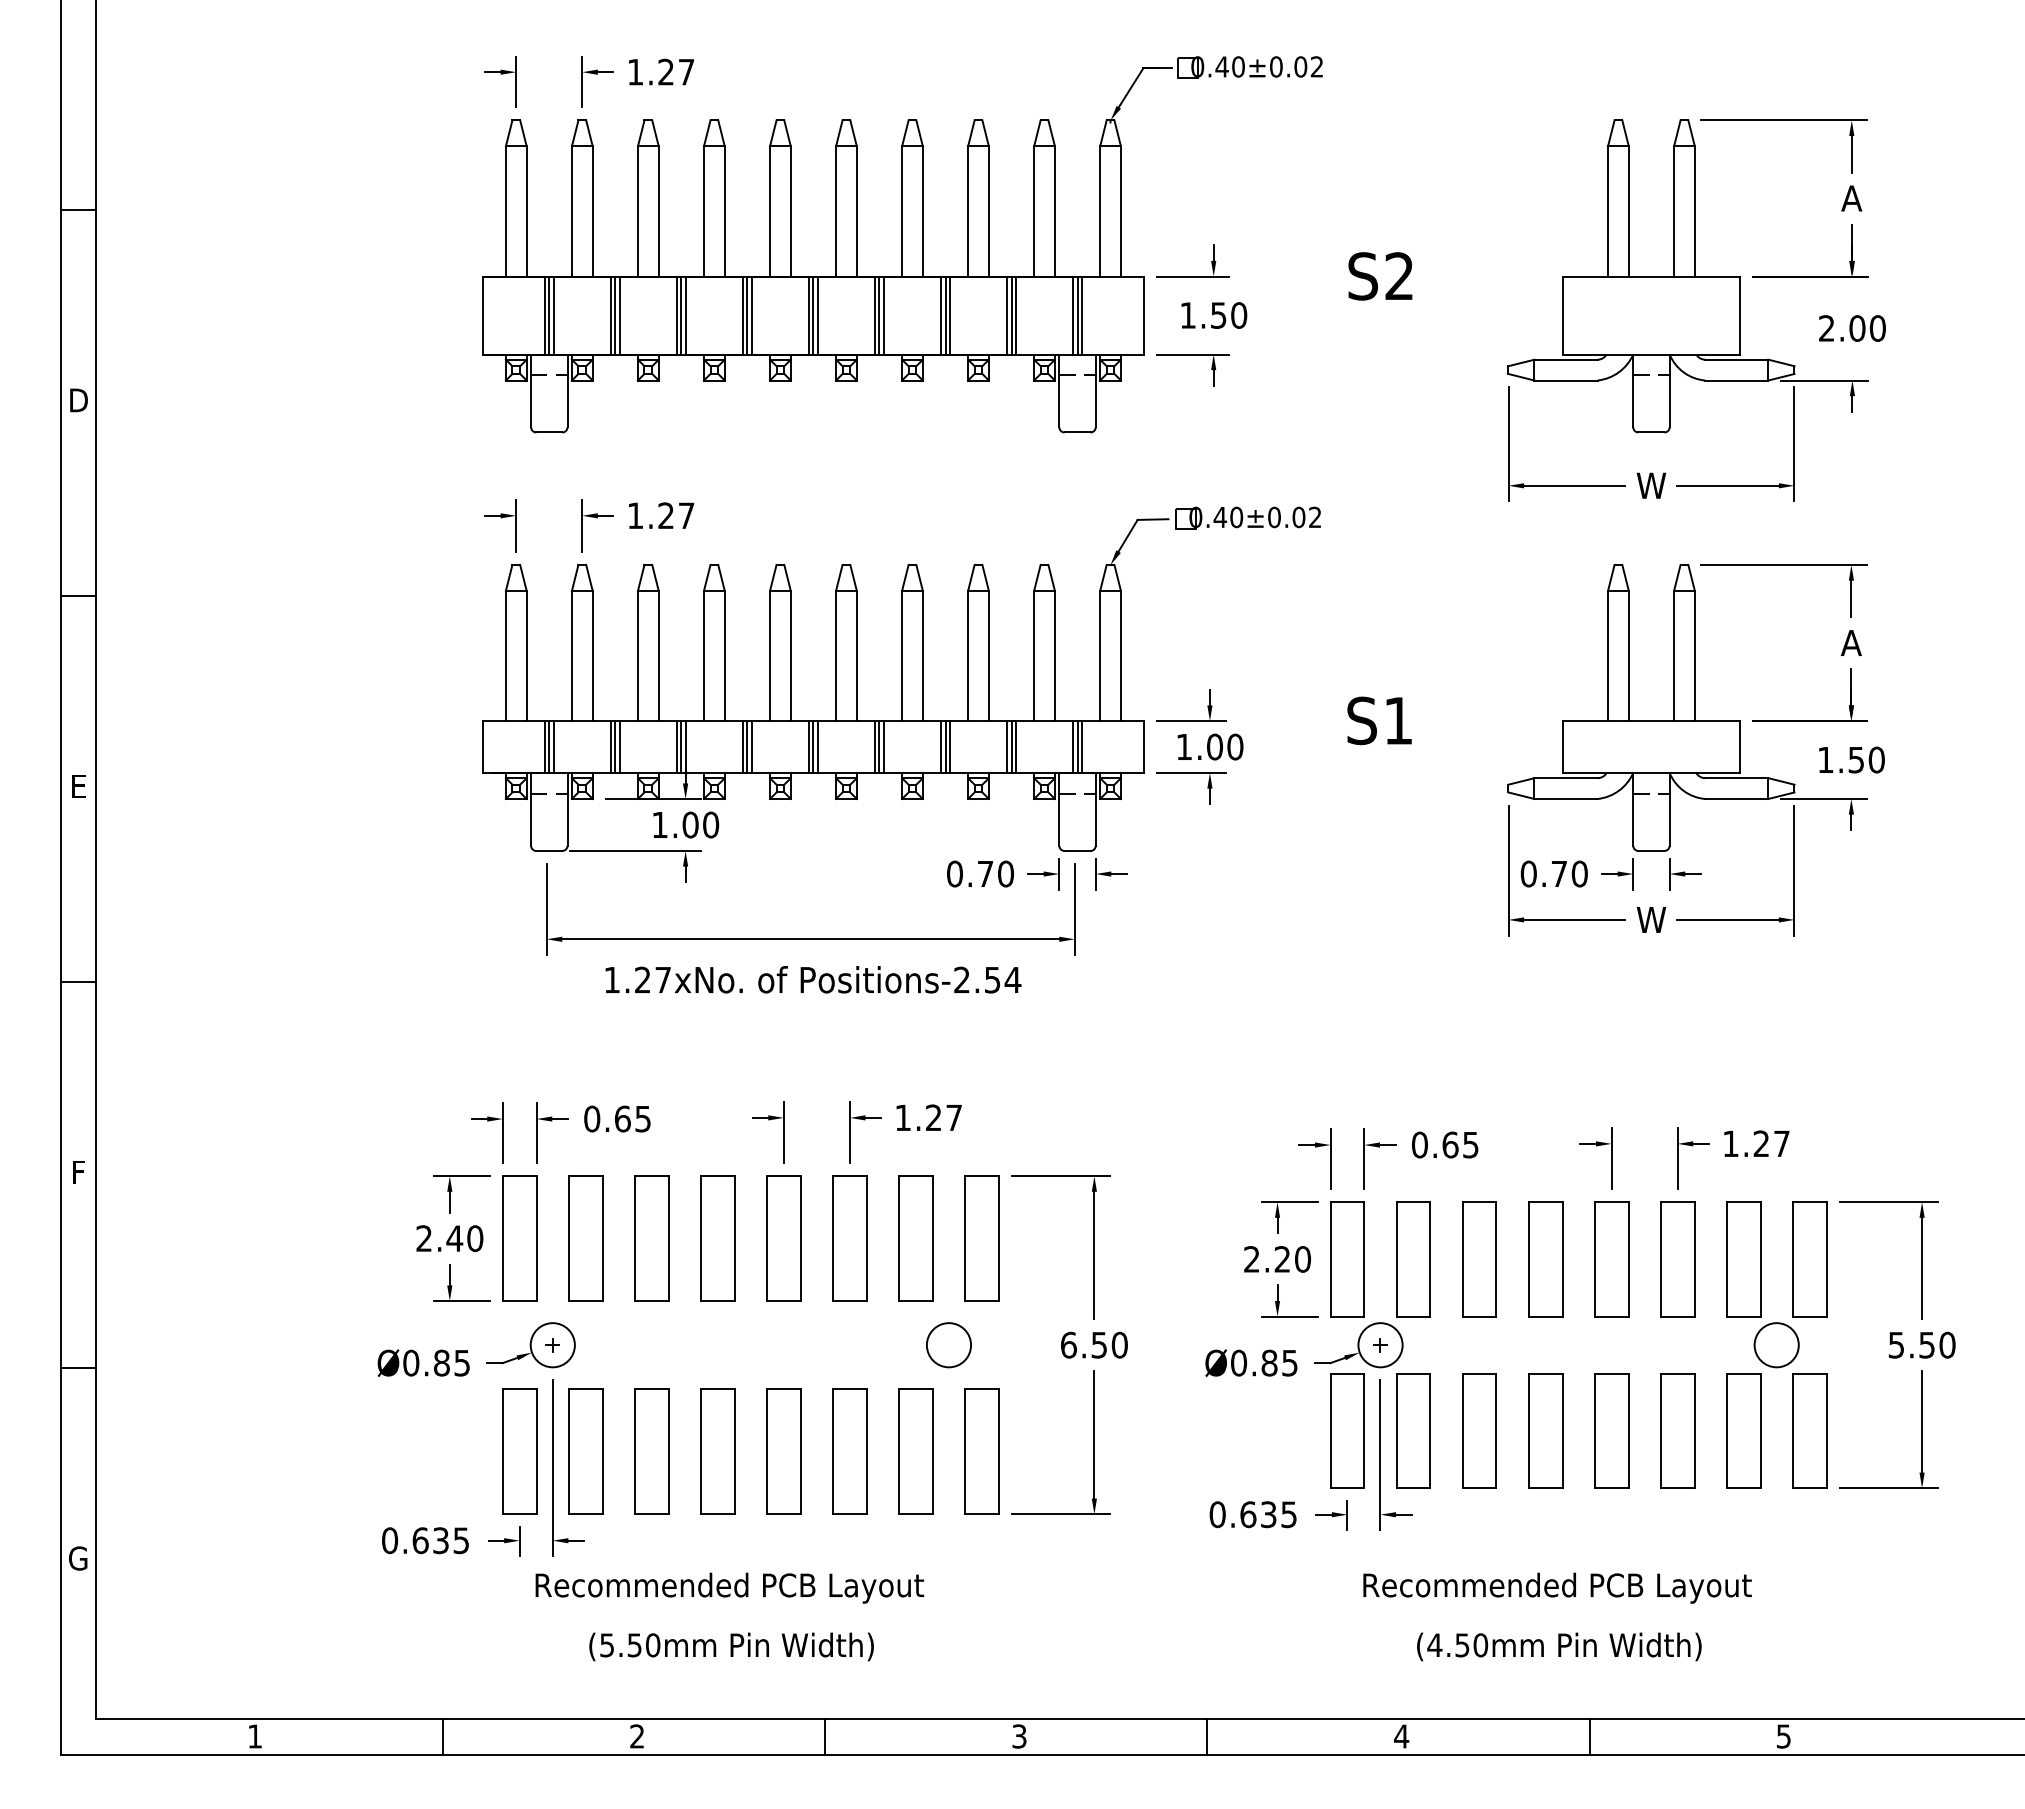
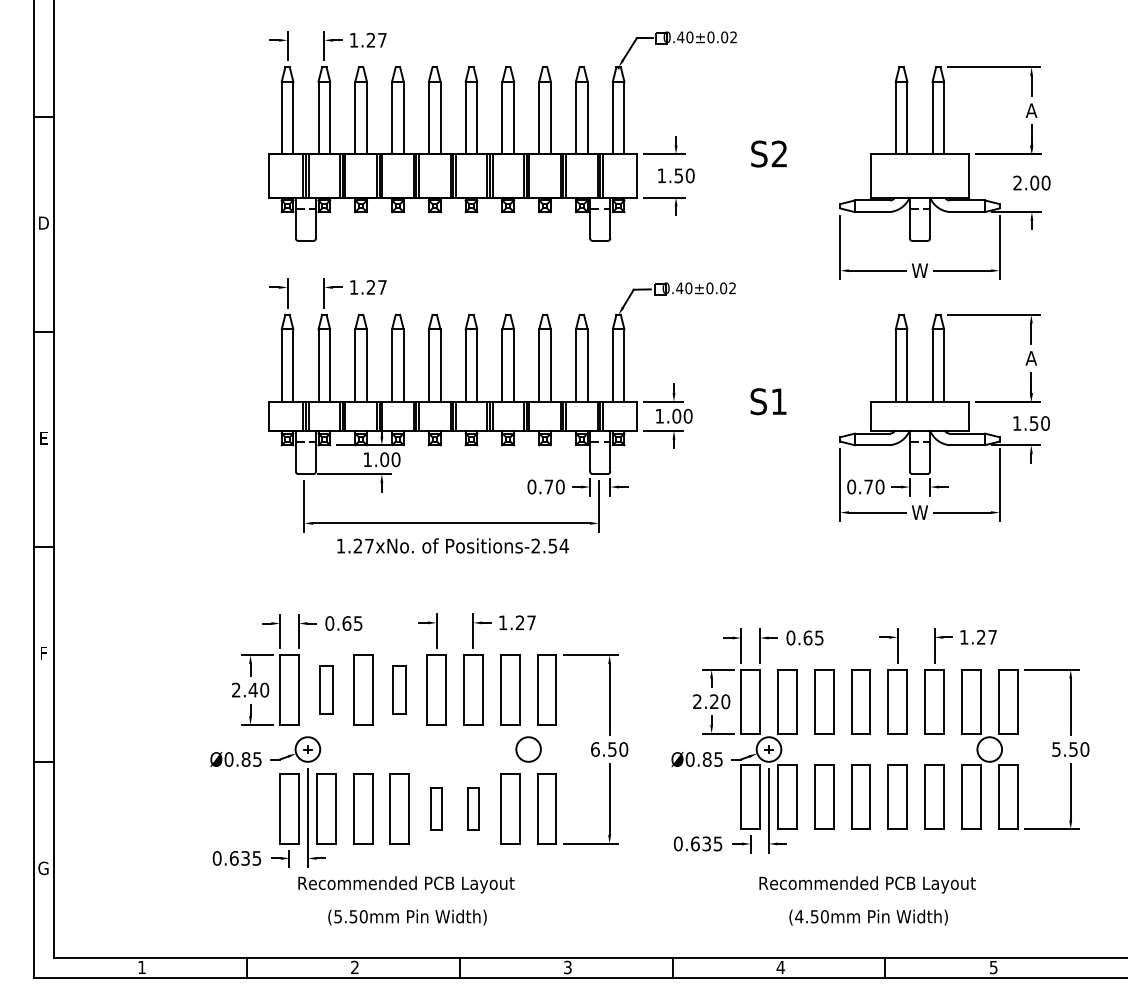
part: (586, 1237) -> (326, 689), size x0.7
part: (717, 1237) -> (399, 689), size x0.7
part: (783, 1451) -> (436, 808), size x0.6
part: (850, 1451) -> (473, 808), size x0.6

